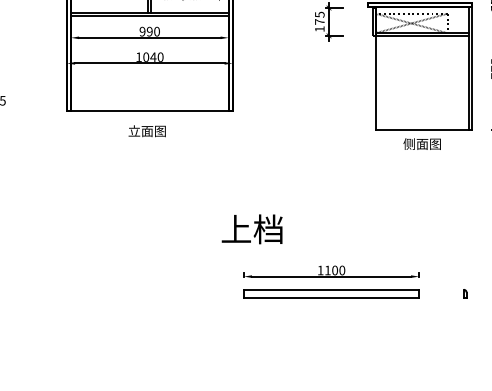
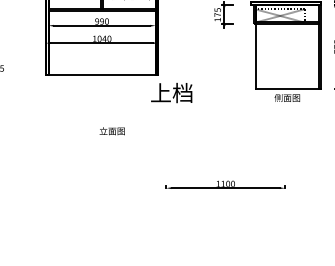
text: (146, 131) -> (111, 131), moved
text: (251, 228) -> (171, 92), moved
part: (465, 293) -> (316, 199), removed
part: (331, 294) -> (225, 200), removed

